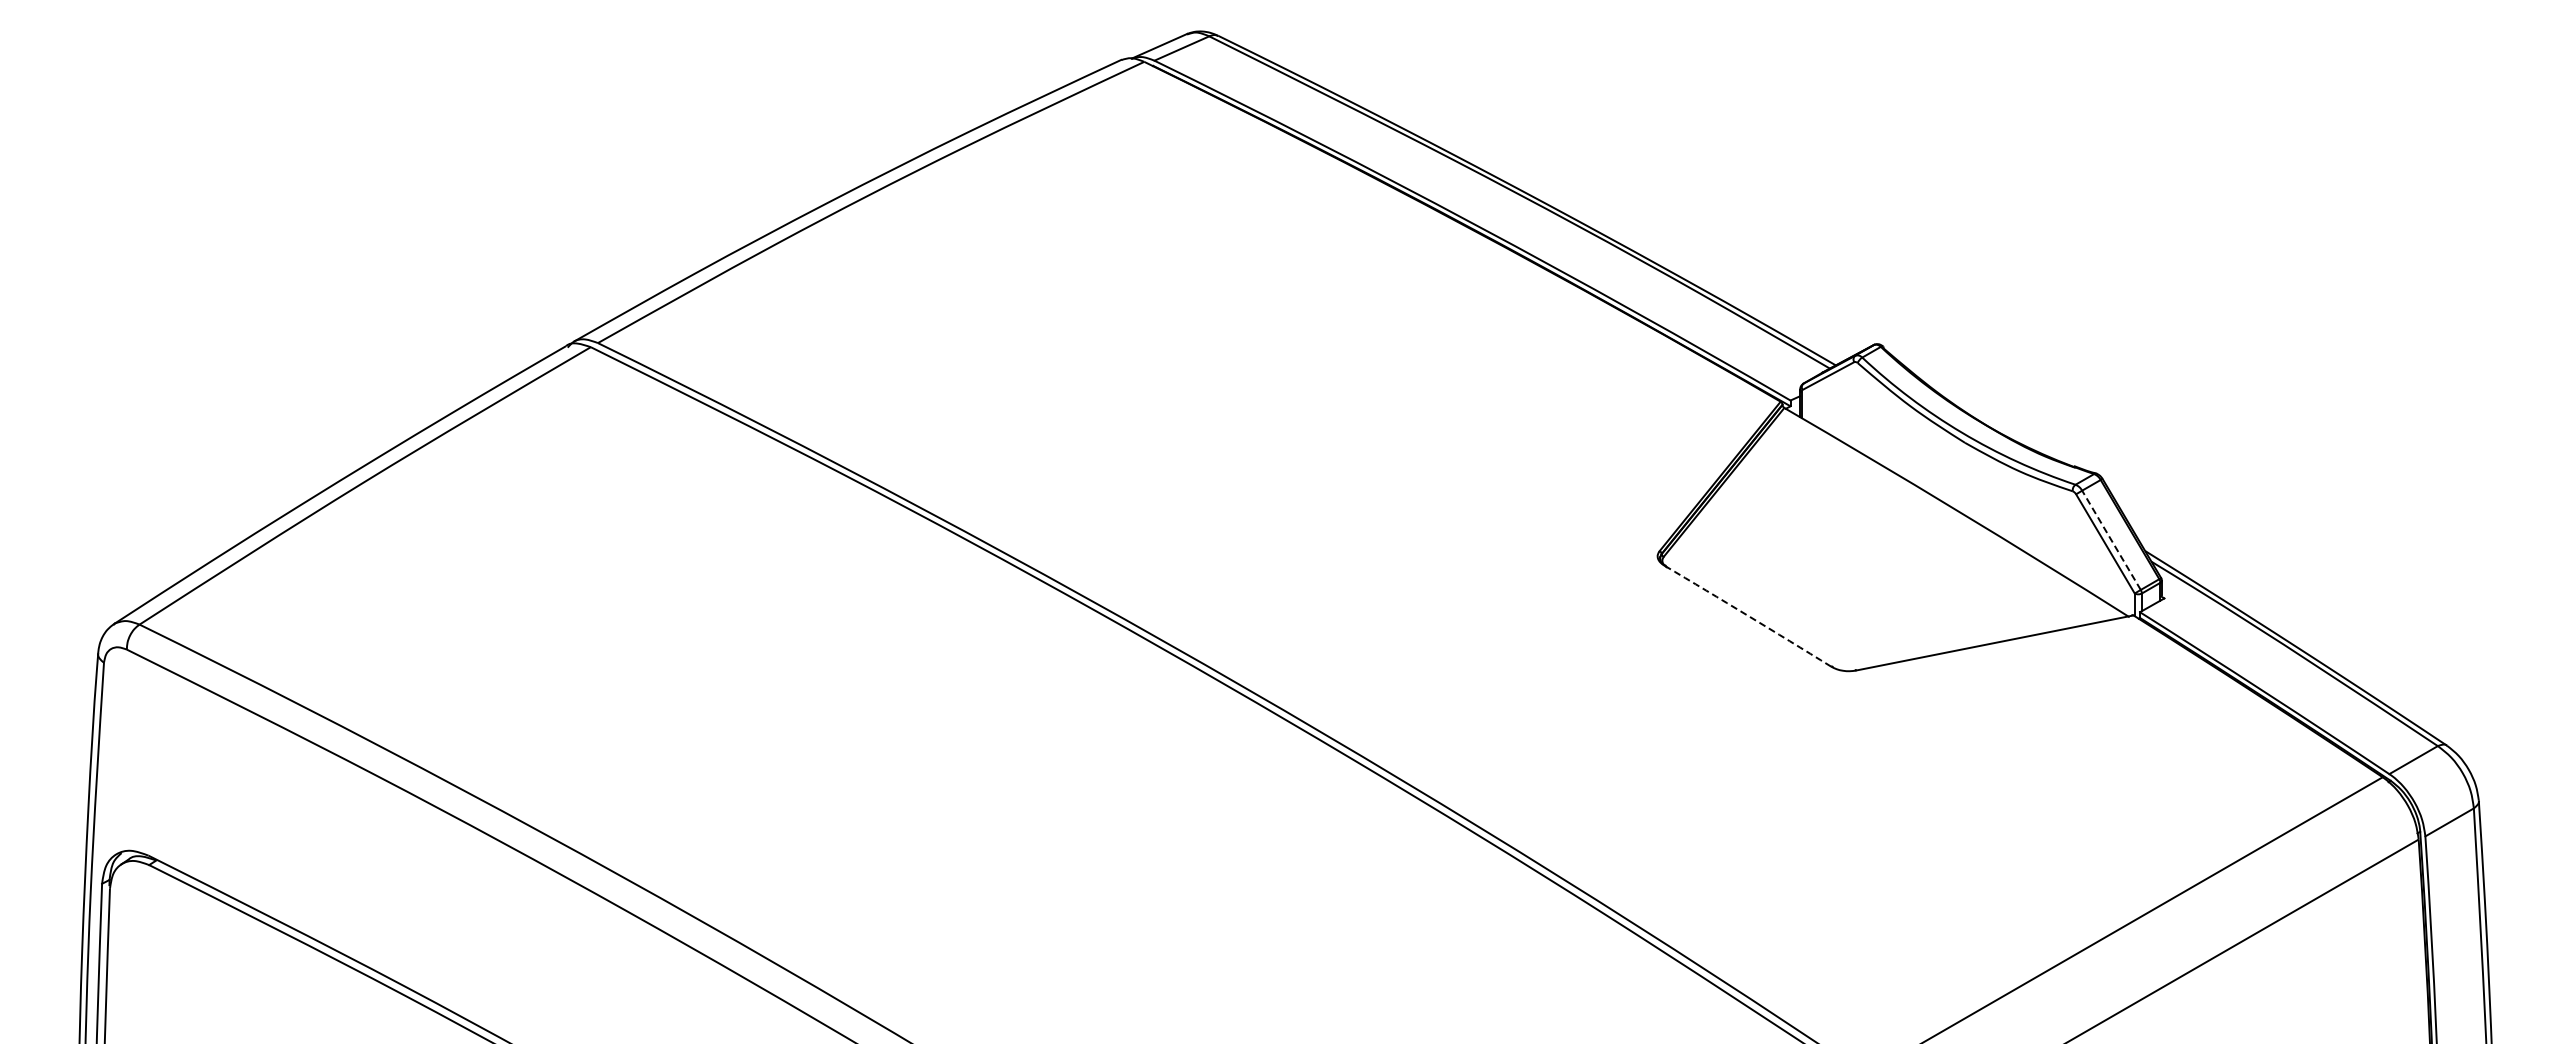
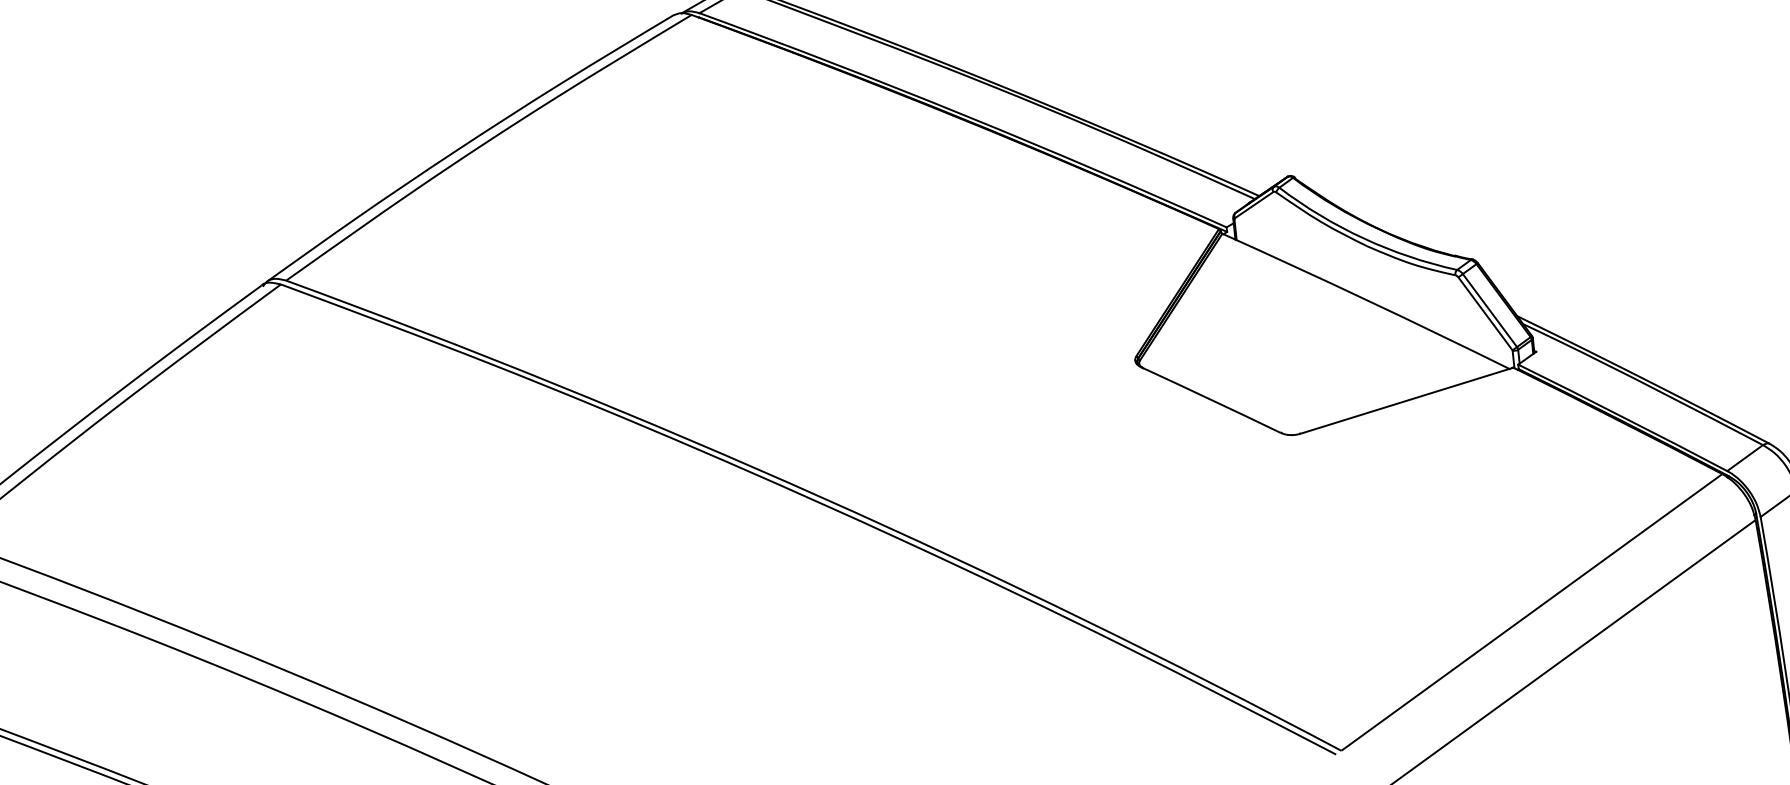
line: (2111, 540) -> (1489, 310), dashed -> solid
arc: (1748, 615) -> (1211, 399), dashed -> solid

